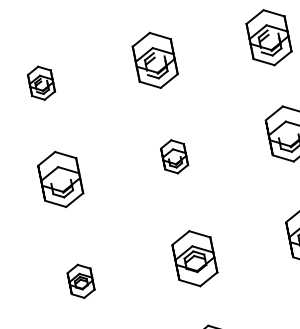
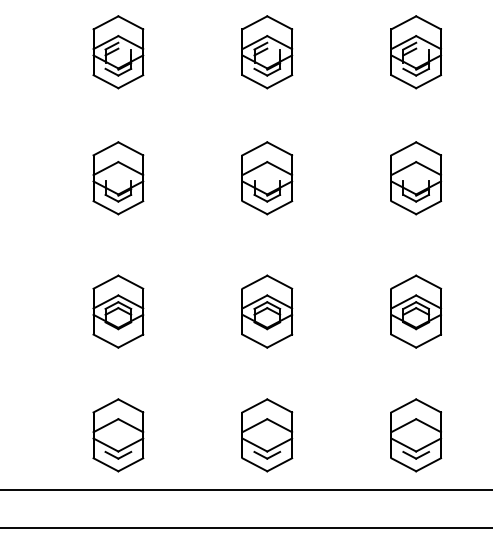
part: (41, 83) -> (118, 52), size x1.67
part: (174, 156) -> (267, 178), size x1.67
part: (81, 281) -> (118, 311), size x1.67

